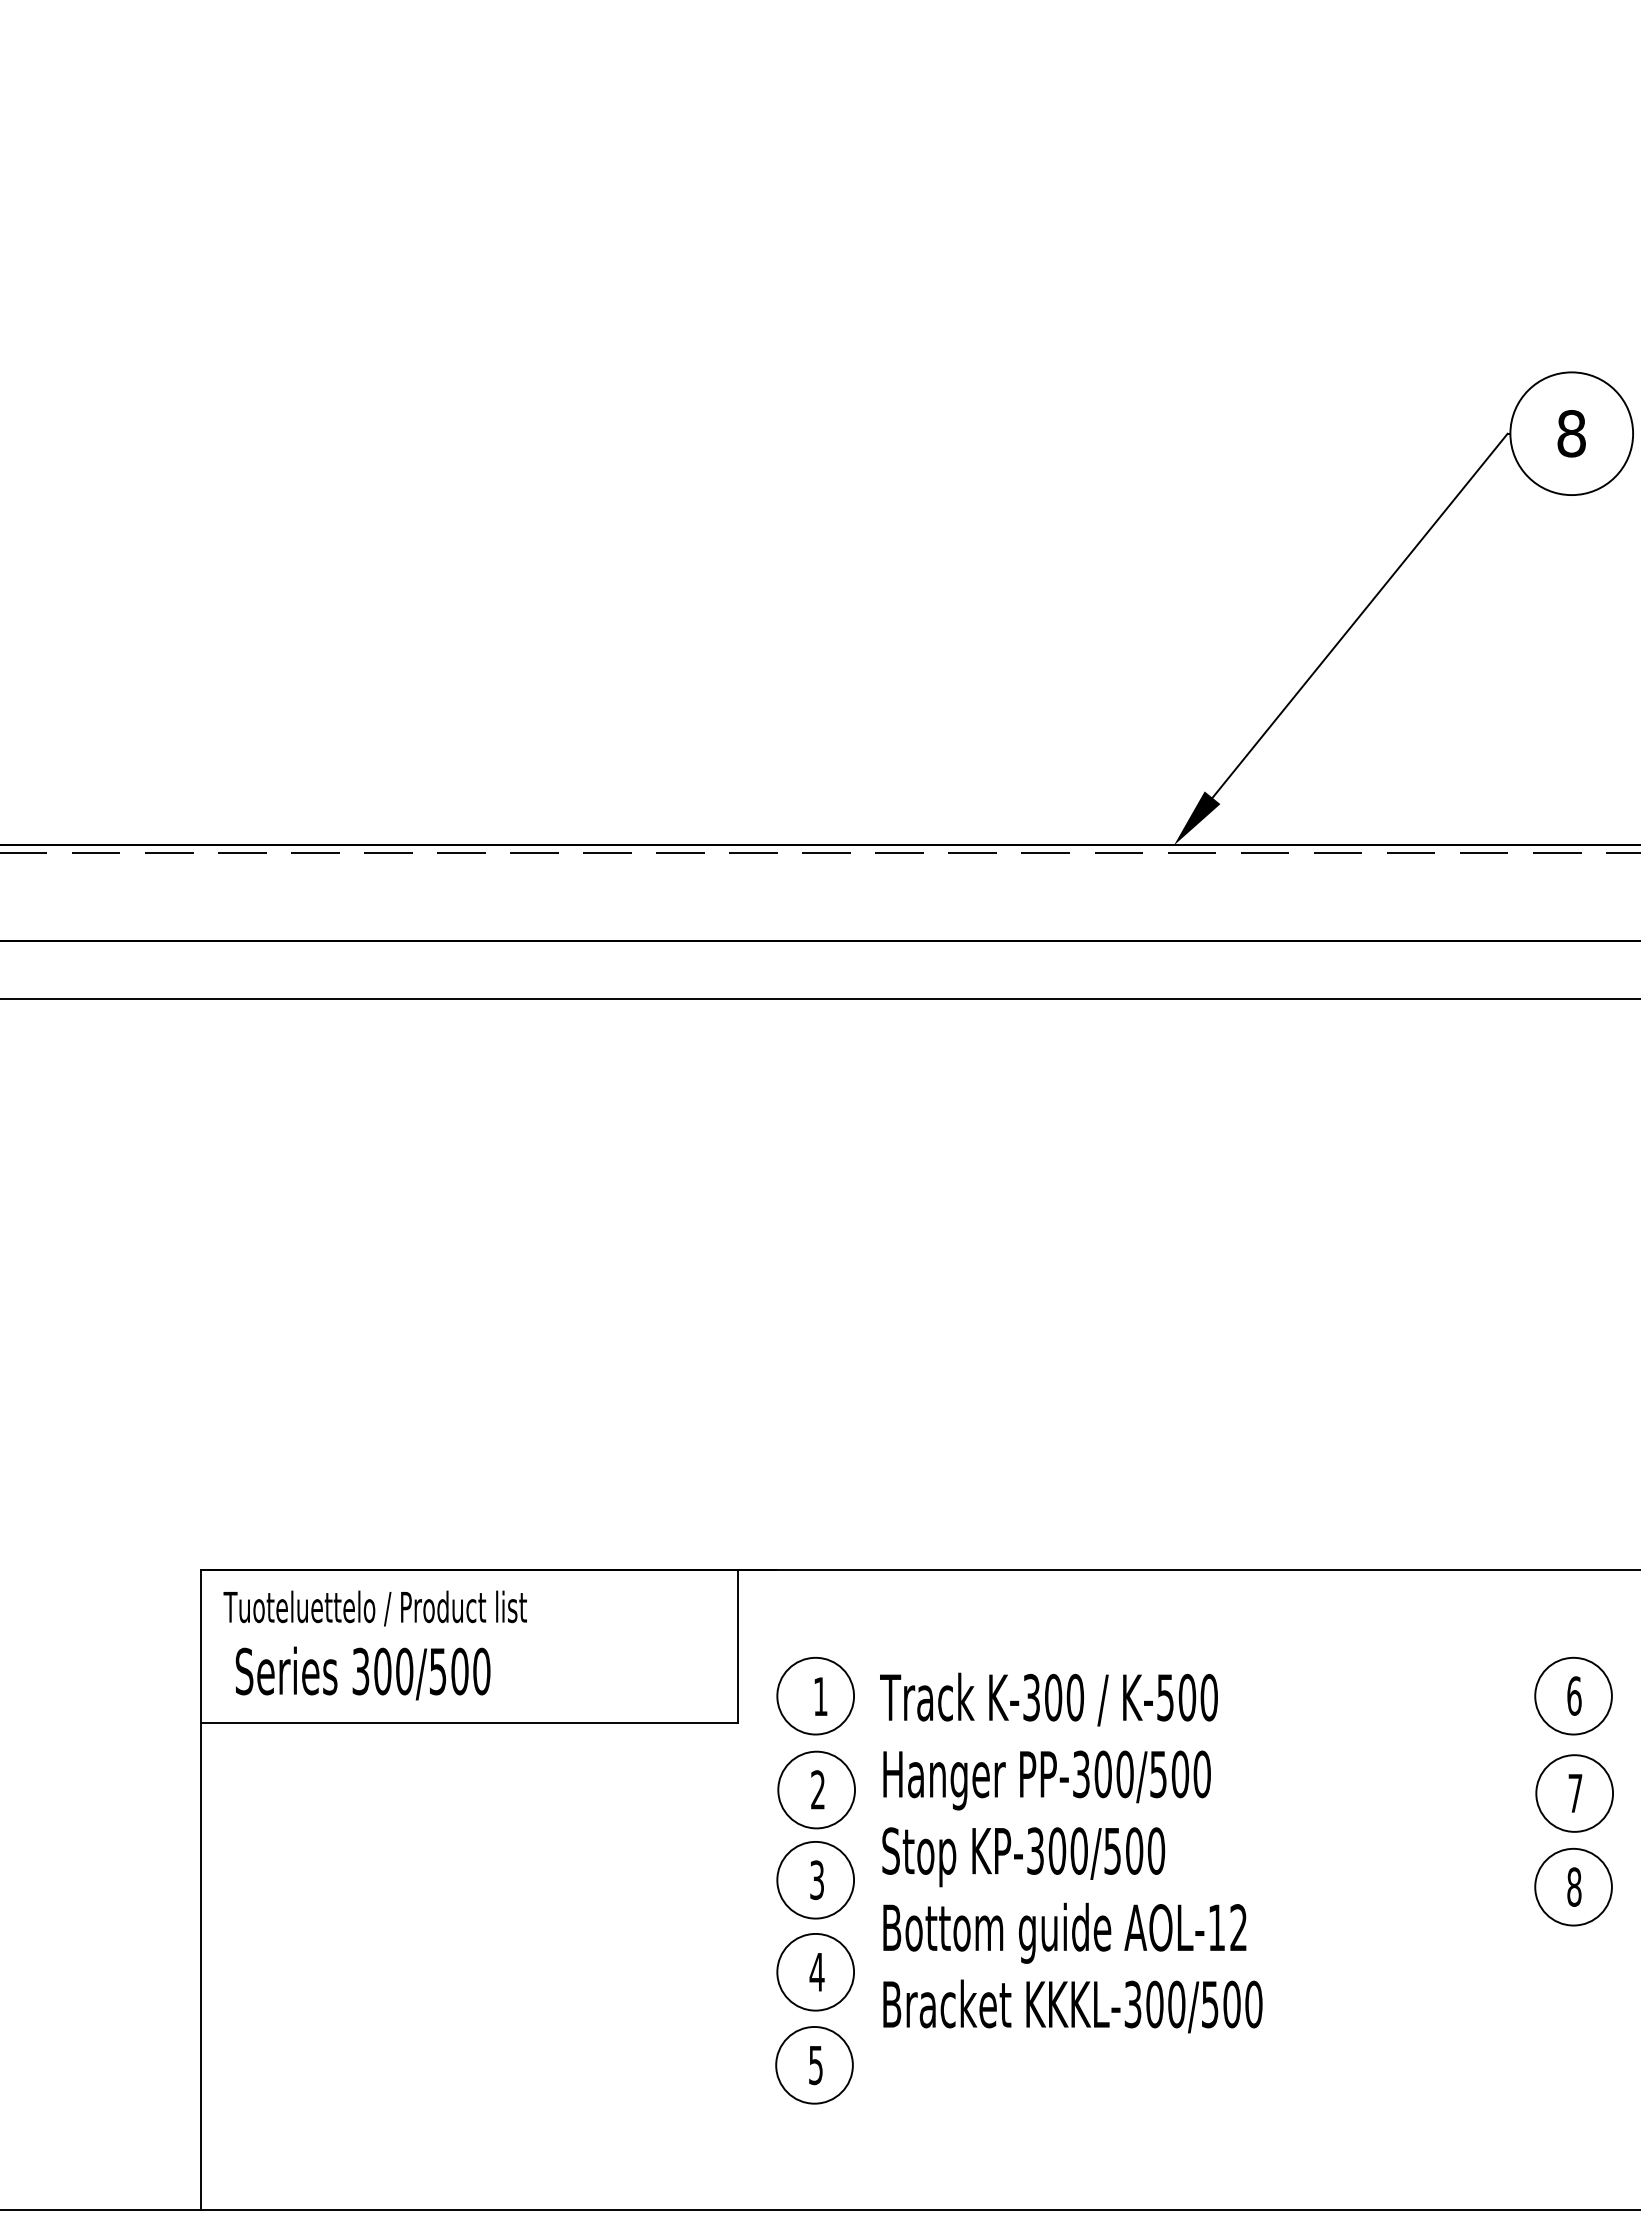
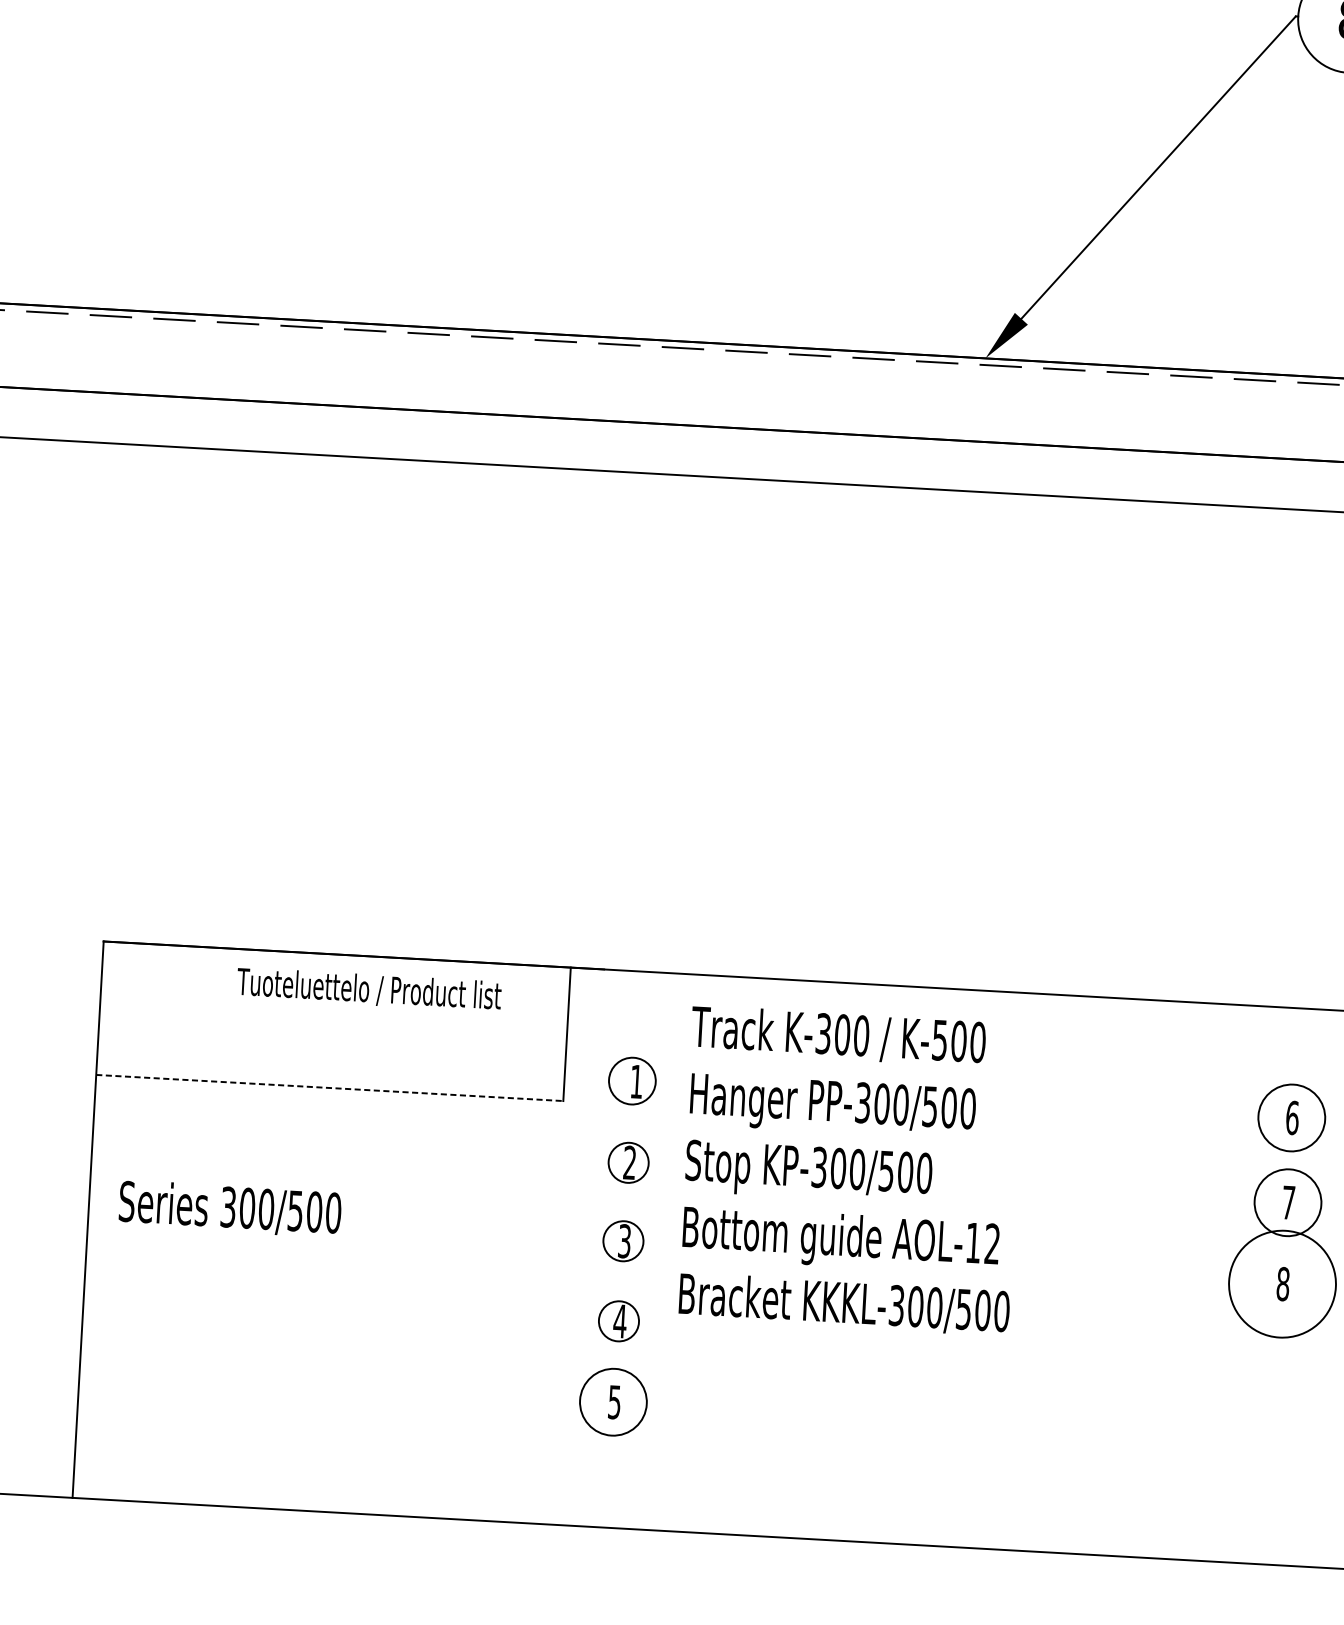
text: (374, 1608) -> (368, 989), moved
text: (362, 1673) -> (229, 1209), moved
circle: (815, 1695) -> (632, 1080), size x0.7
line: (469, 1723) -> (329, 1088), solid -> dashed
circle: (816, 1789) -> (628, 1162), size x0.6
text: (1071, 1852) -> (850, 1170), moved
circle: (815, 1879) -> (623, 1240), size x0.6
circle: (1573, 1886) -> (1282, 1283), size x1.6
circle: (815, 1971) -> (618, 1320), size x0.6

